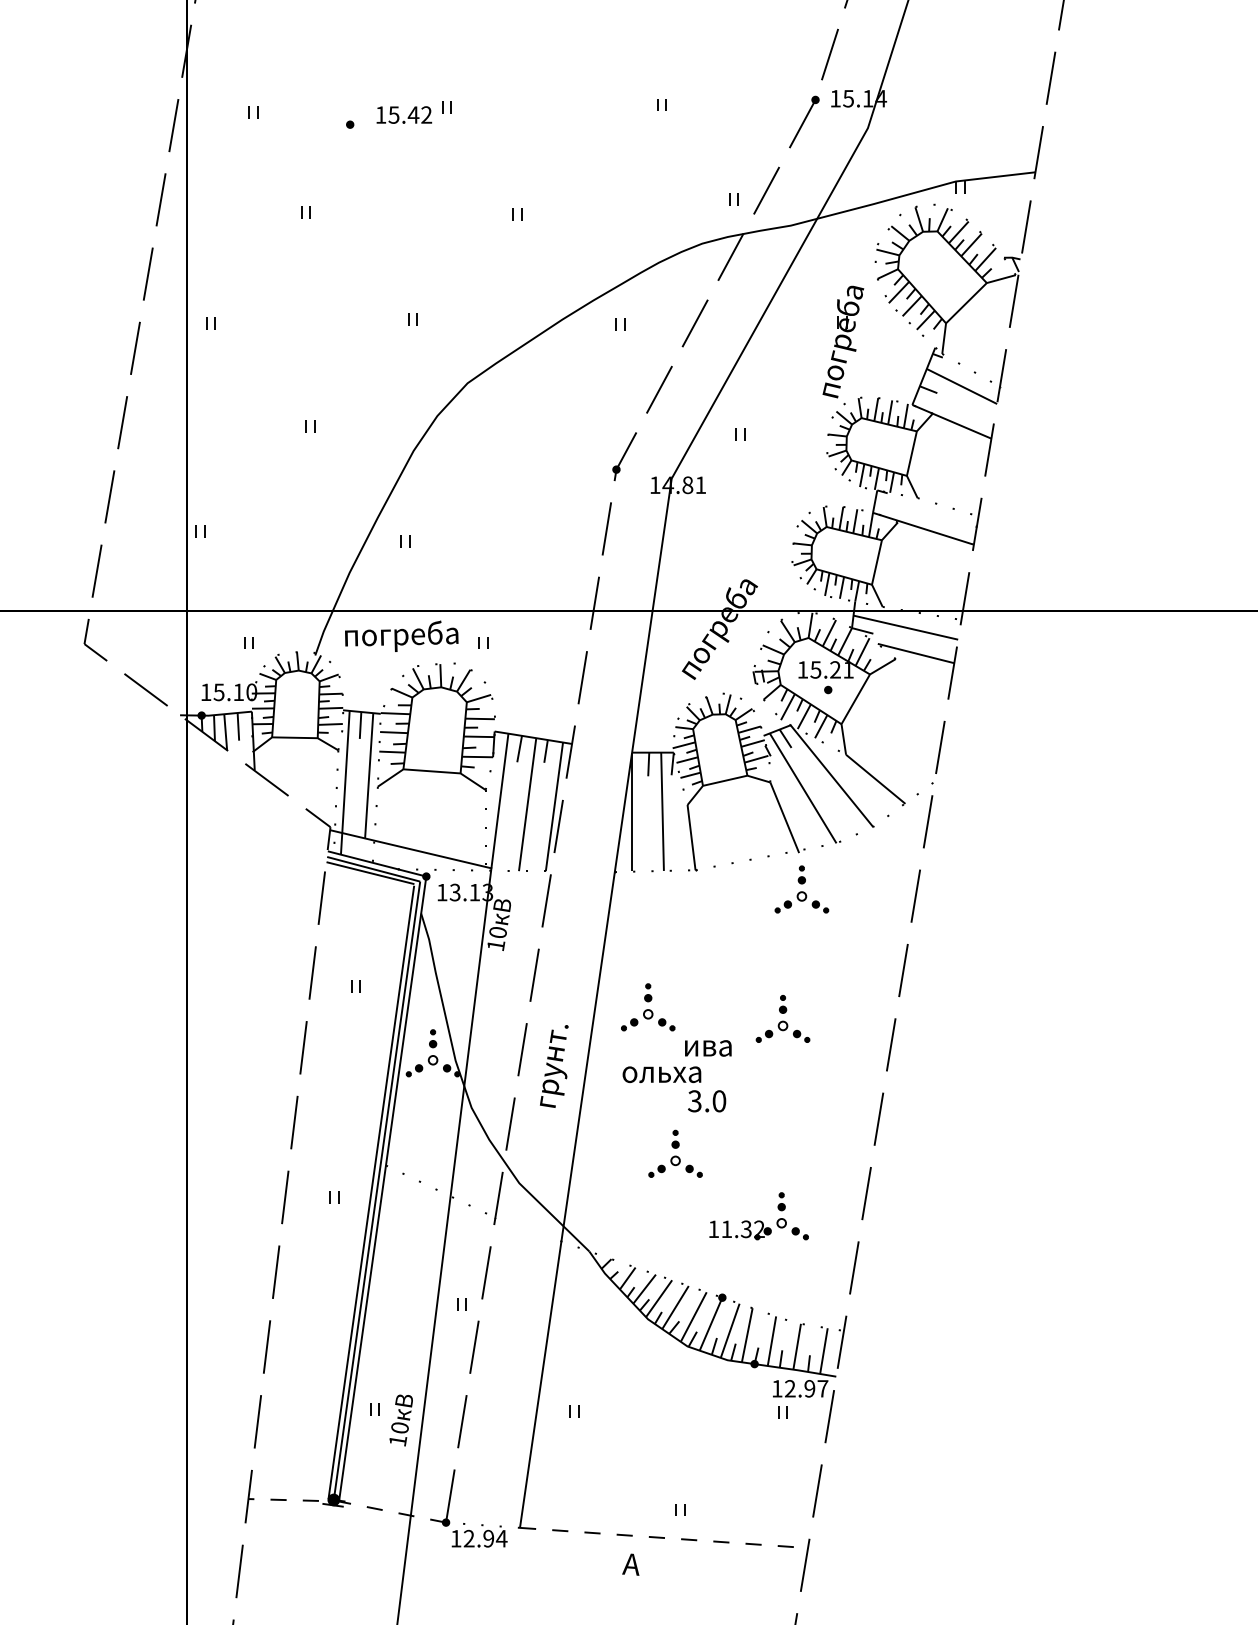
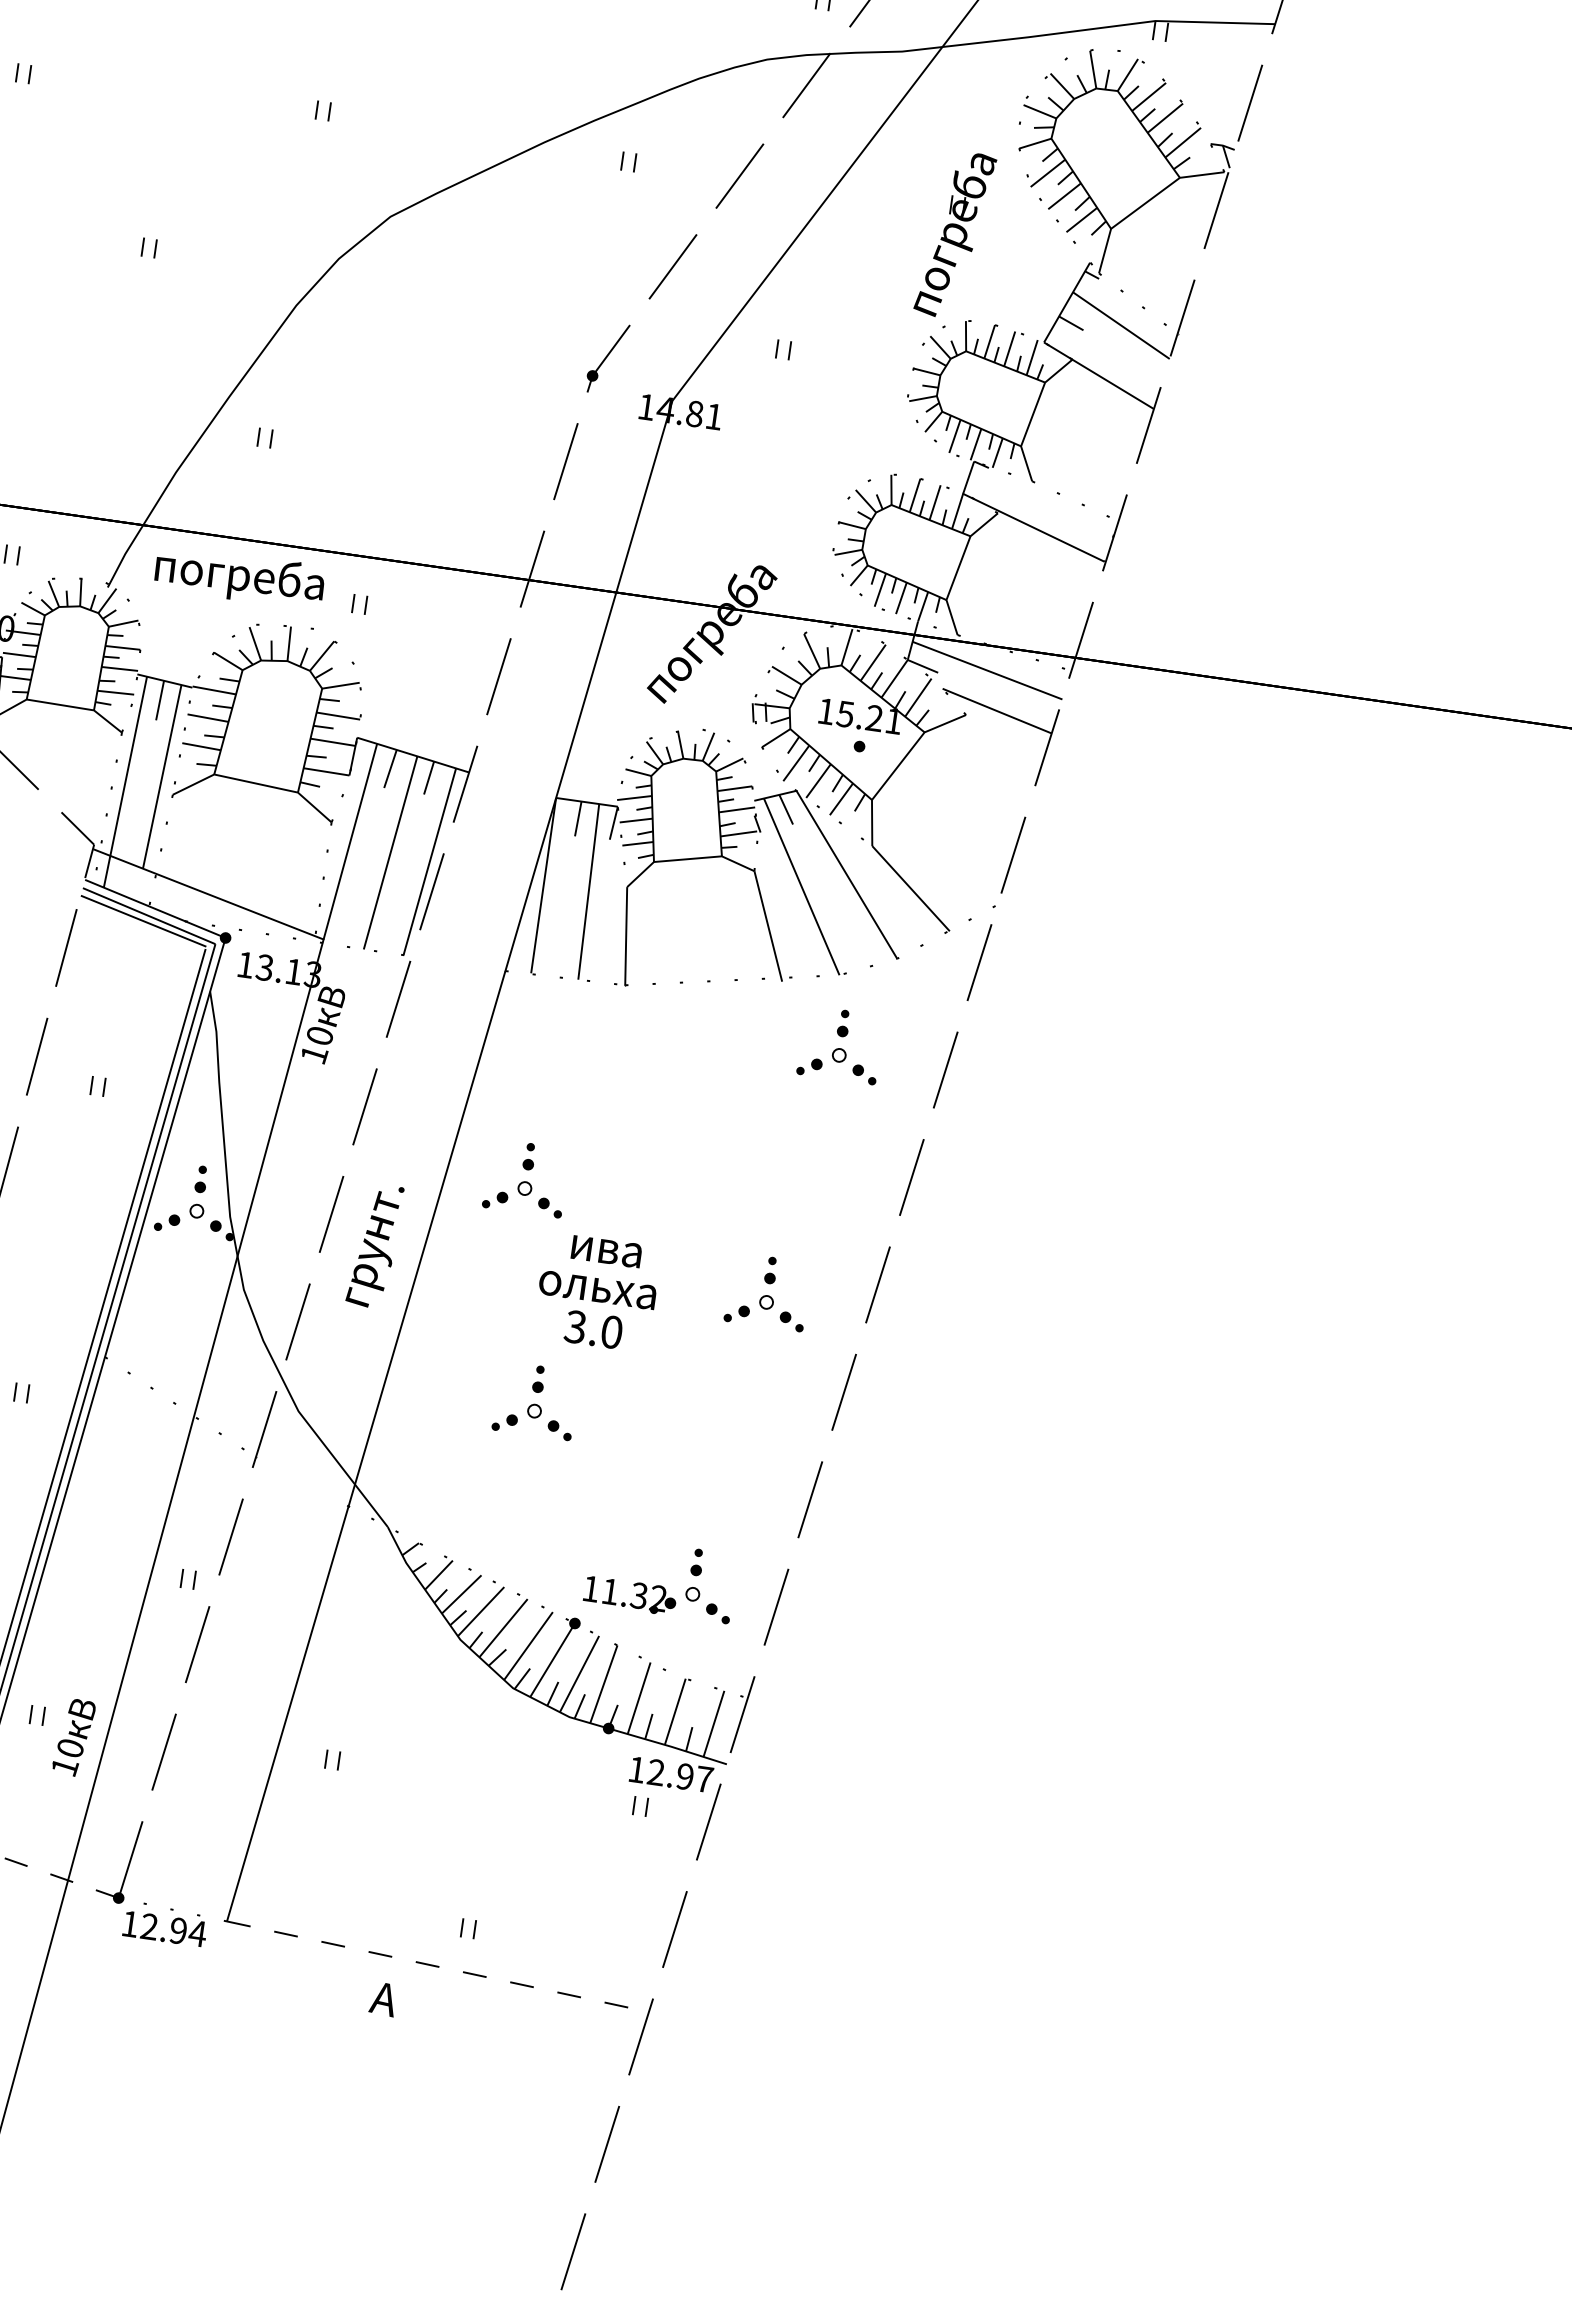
part: (801, 889) -> (840, 1044), moved
part: (782, 1018) -> (767, 1291), moved
text: (661, 1074) -> (596, 1289), moved
part: (758, 1216) -> (659, 1579), moved

